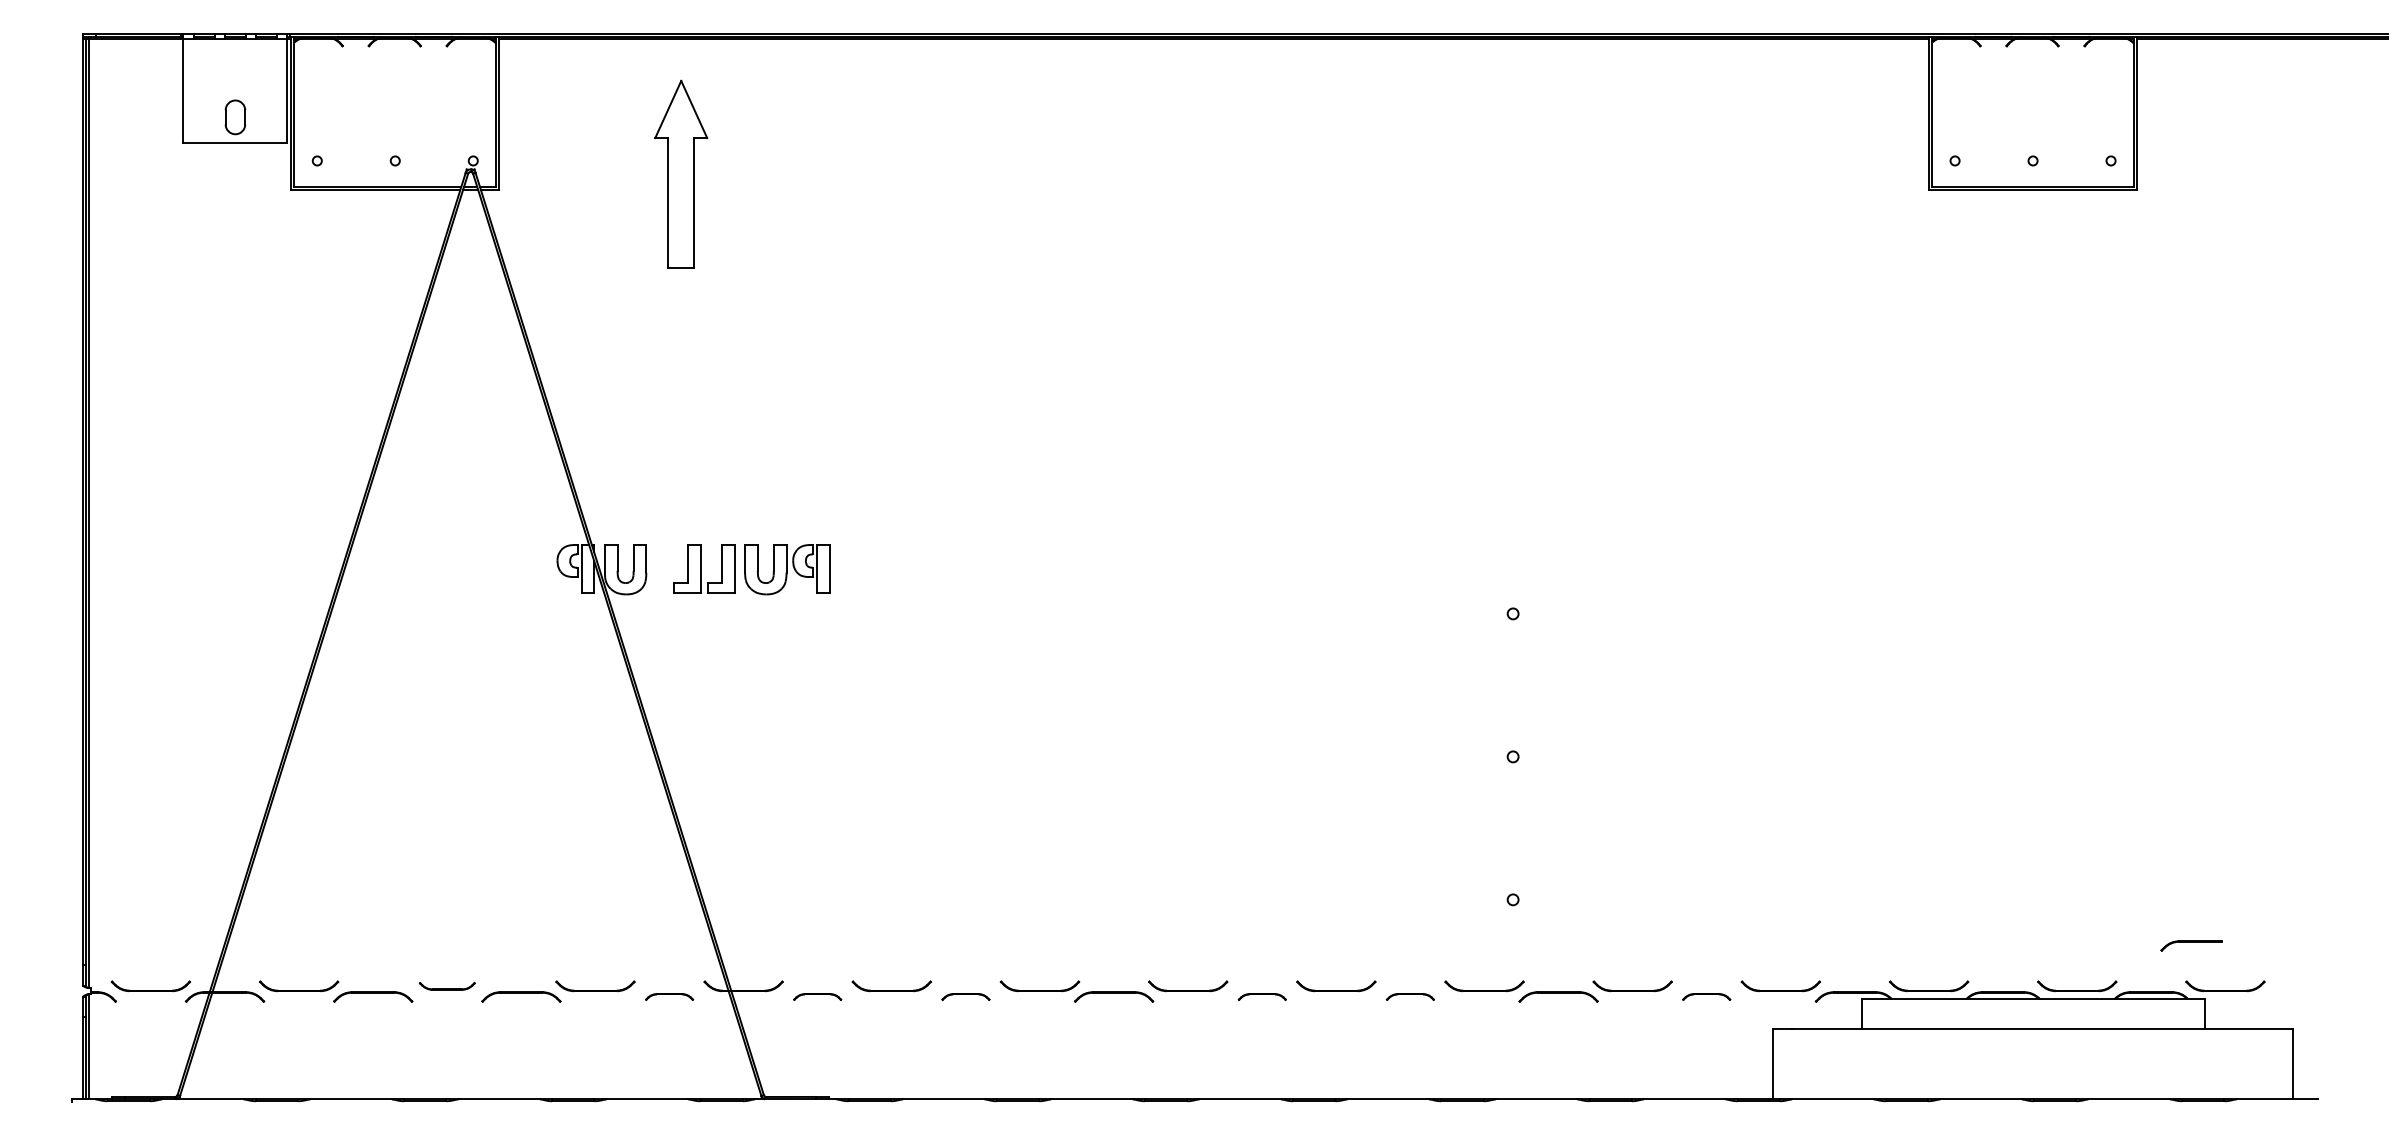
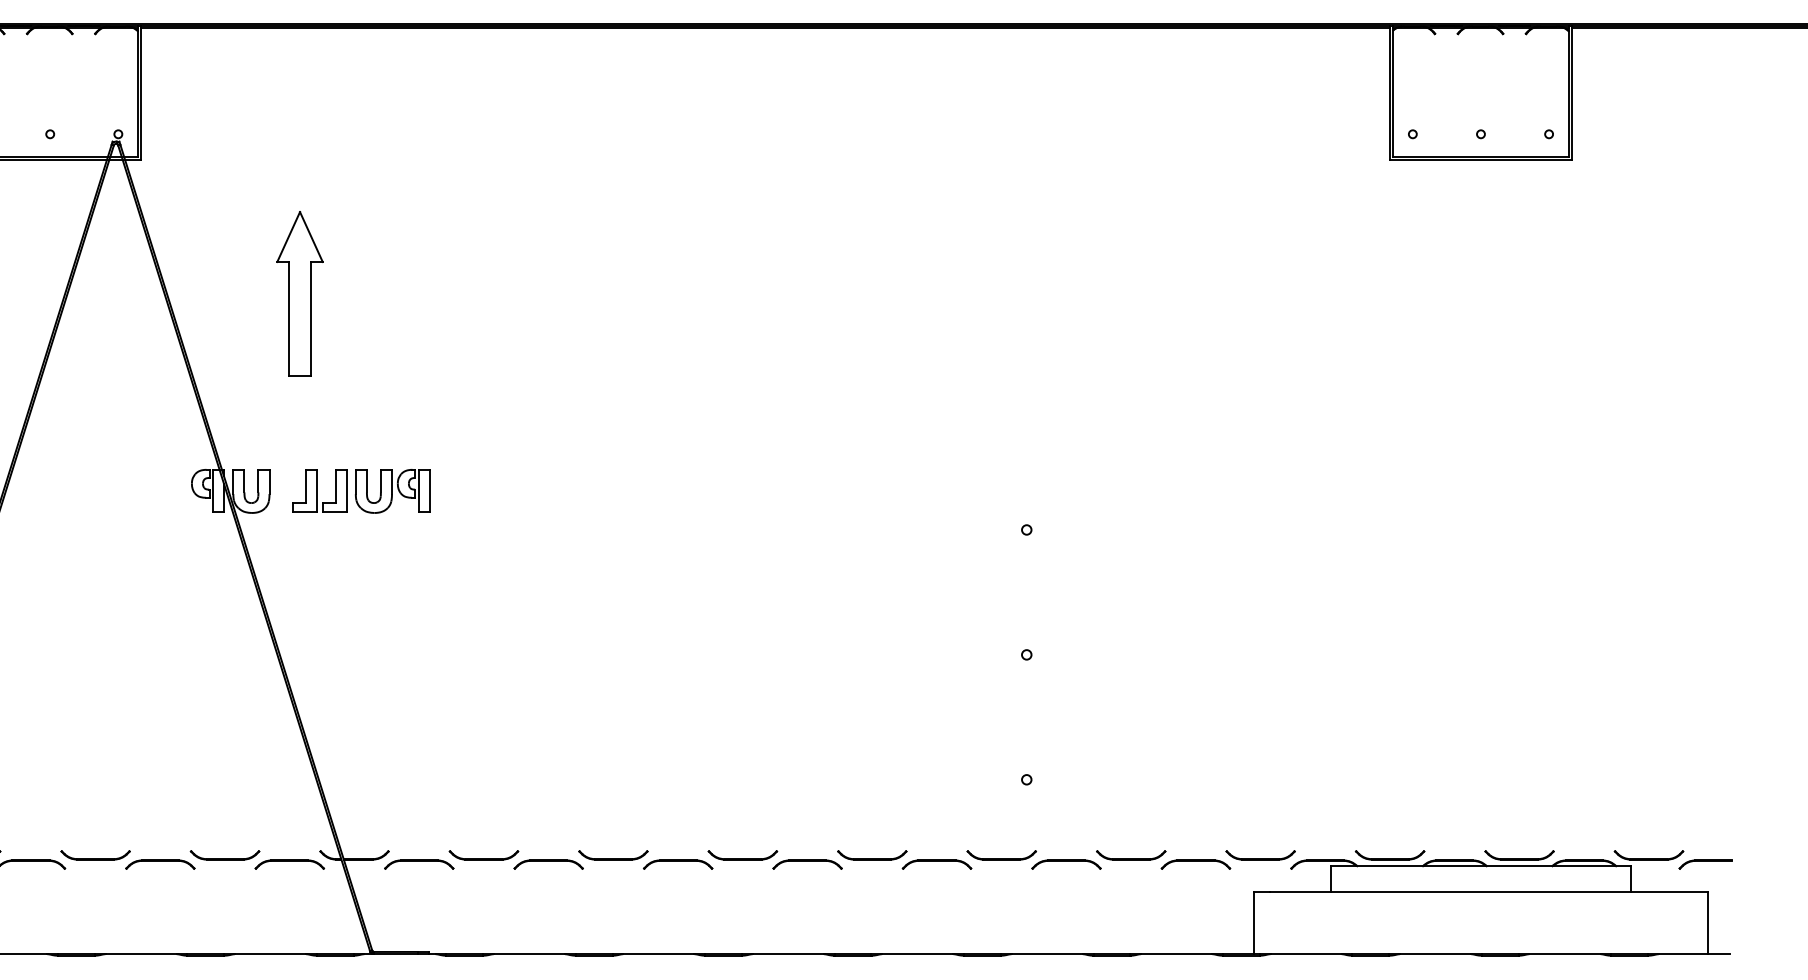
part: (681, 173) -> (300, 292), moved
part: (2191, 945) -> (1705, 864), moved
part: (447, 986) -> (95, 855), size x1.43
part: (669, 996) -> (289, 864), size x1.67
part: (817, 996) -> (419, 864), size x1.67
part: (965, 996) -> (548, 864), size x1.67
part: (1262, 996) -> (807, 864), size x1.67
part: (1410, 996) -> (937, 864), size x1.67
part: (1706, 996) -> (1195, 864), size x1.67

